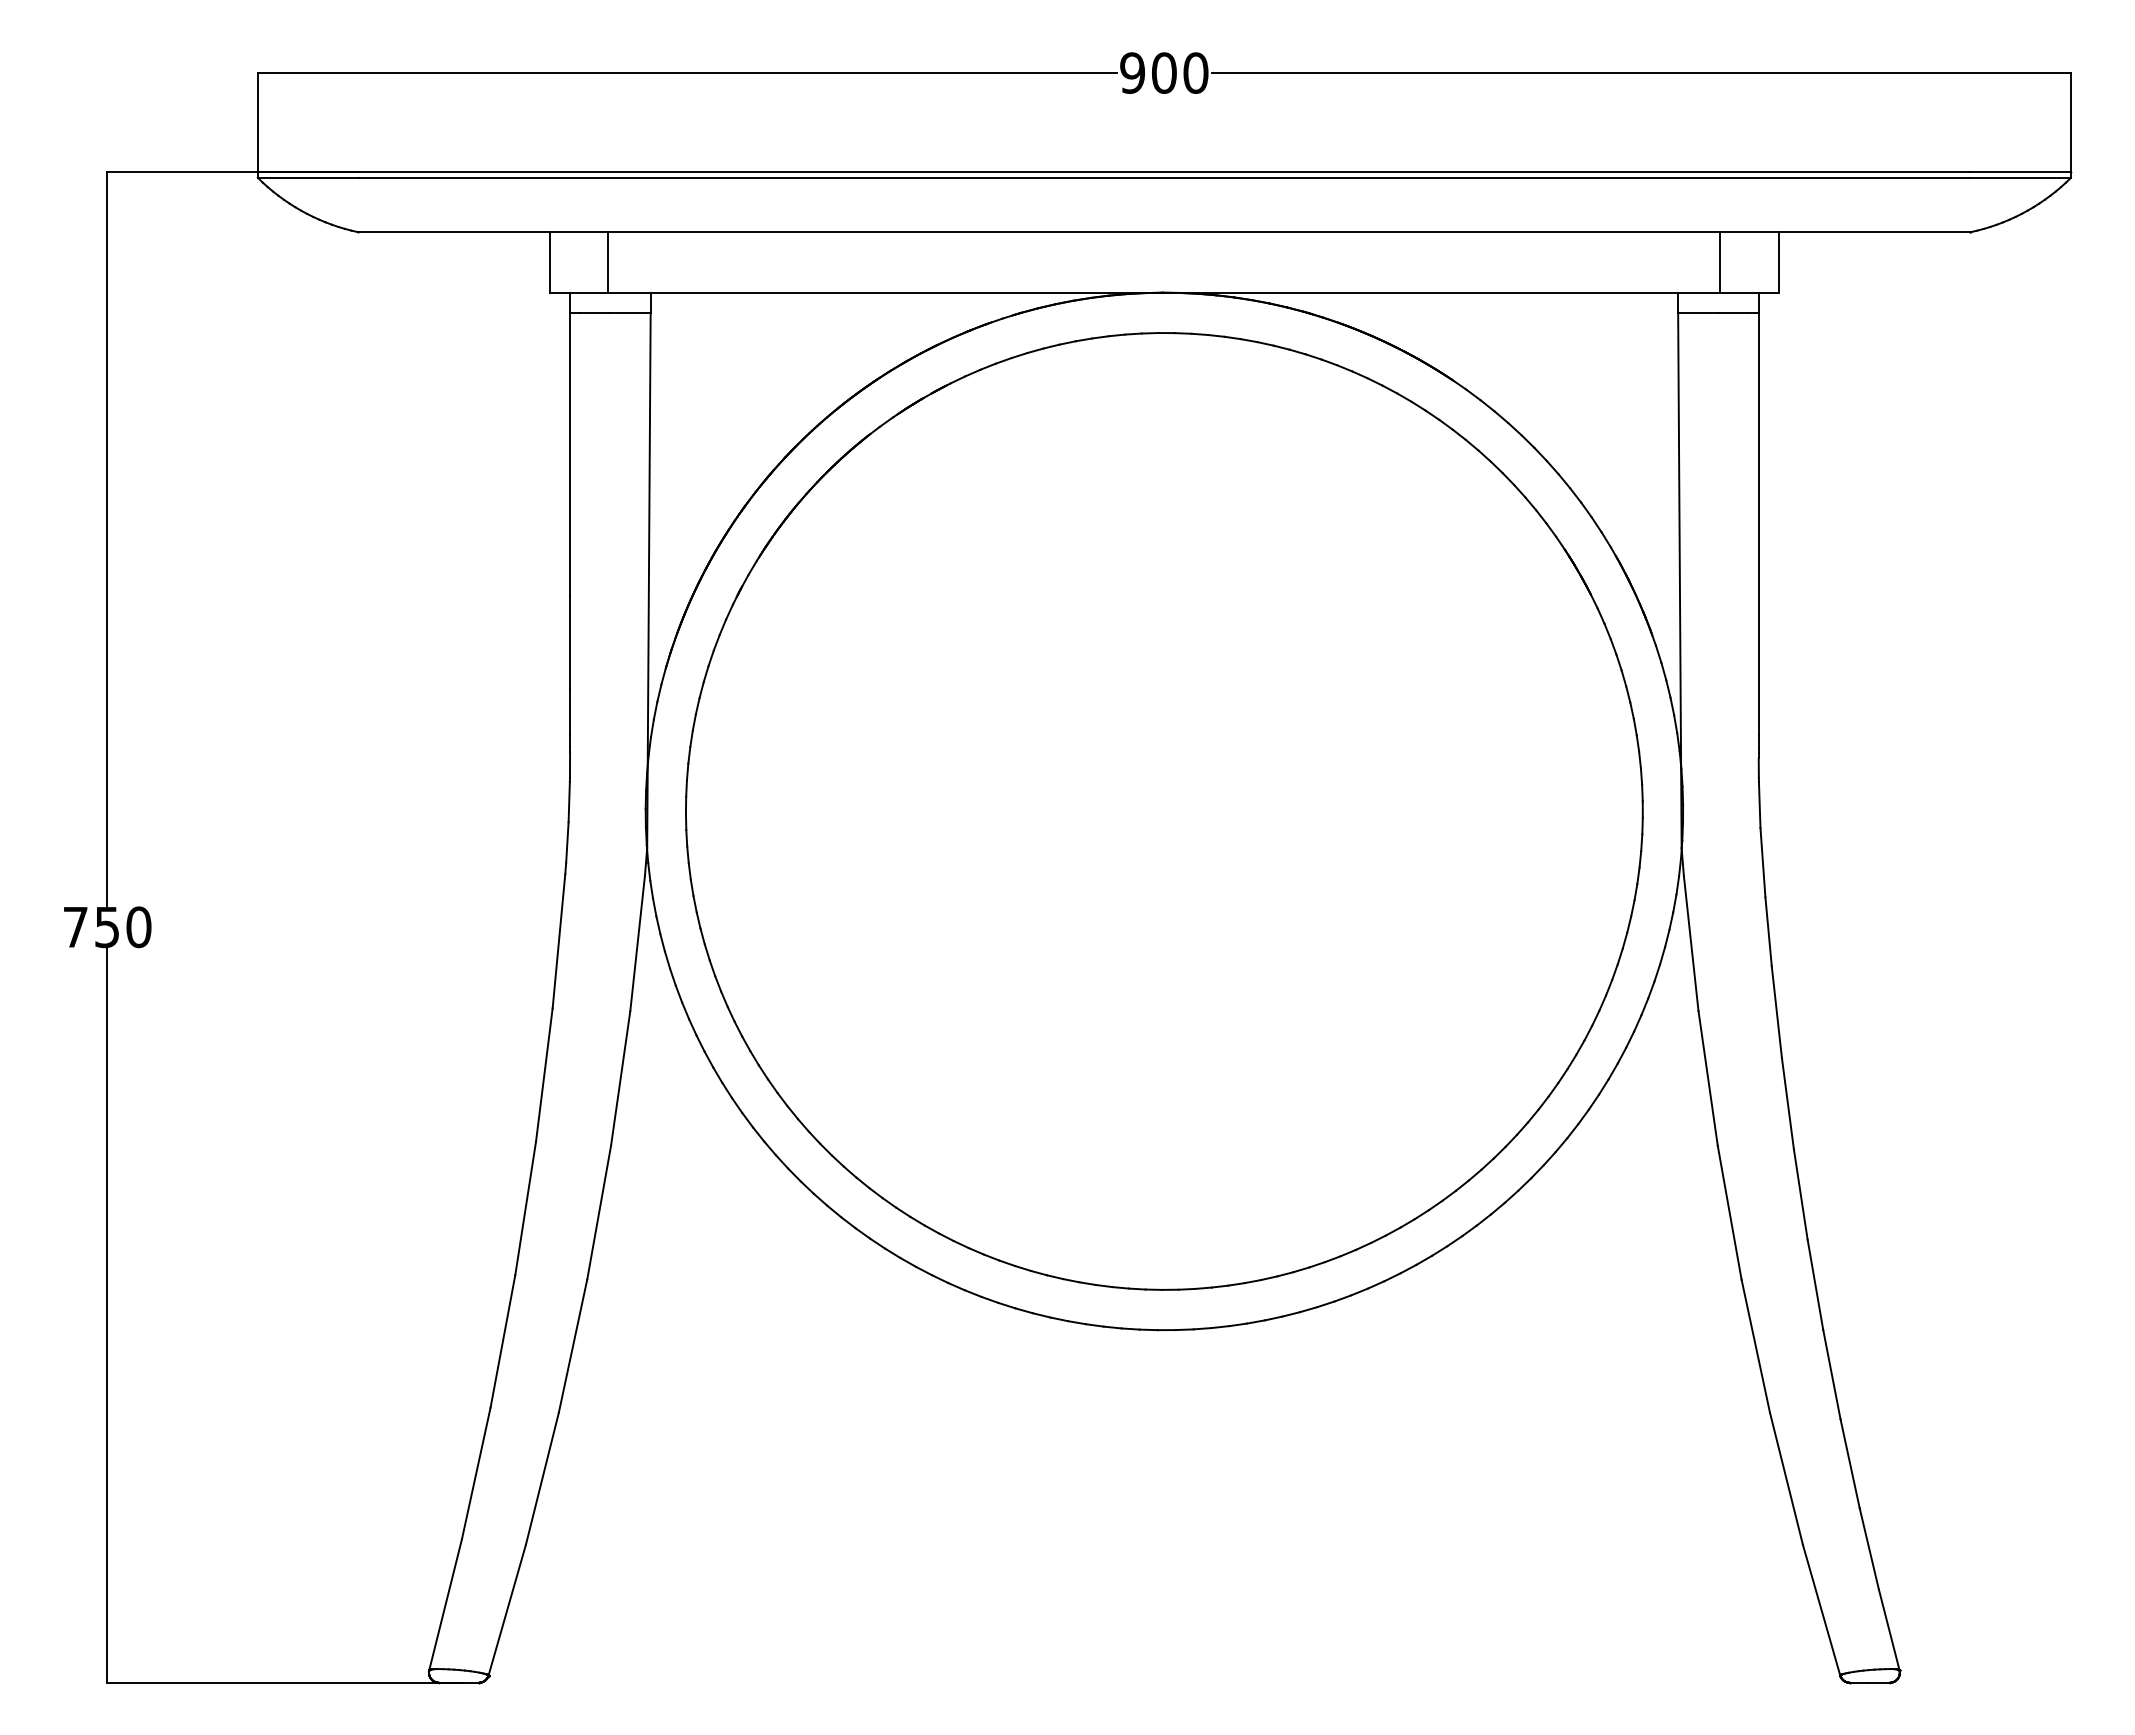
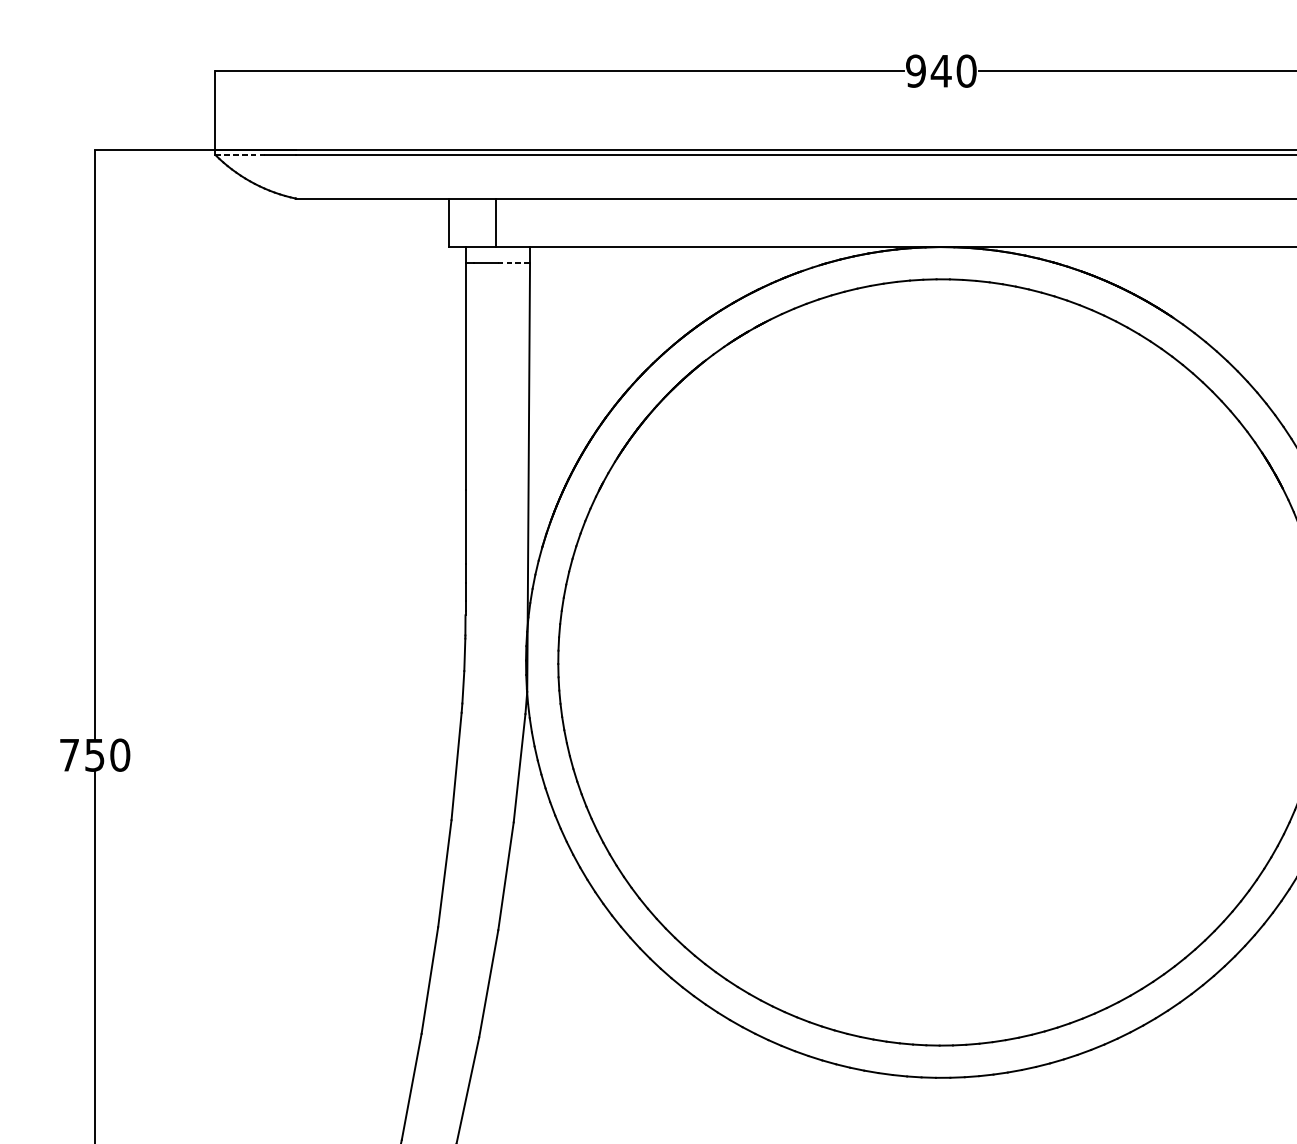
text: (1164, 72) -> (941, 70), 900 -> 940
line: (288, 177) -> (240, 154), solid -> dashed
line: (631, 312) -> (514, 262), solid -> dashed

